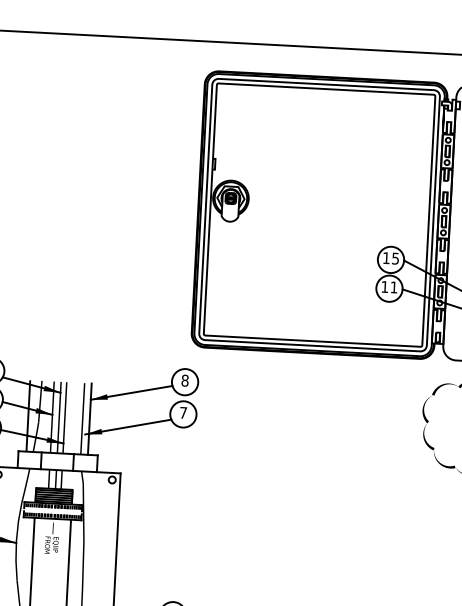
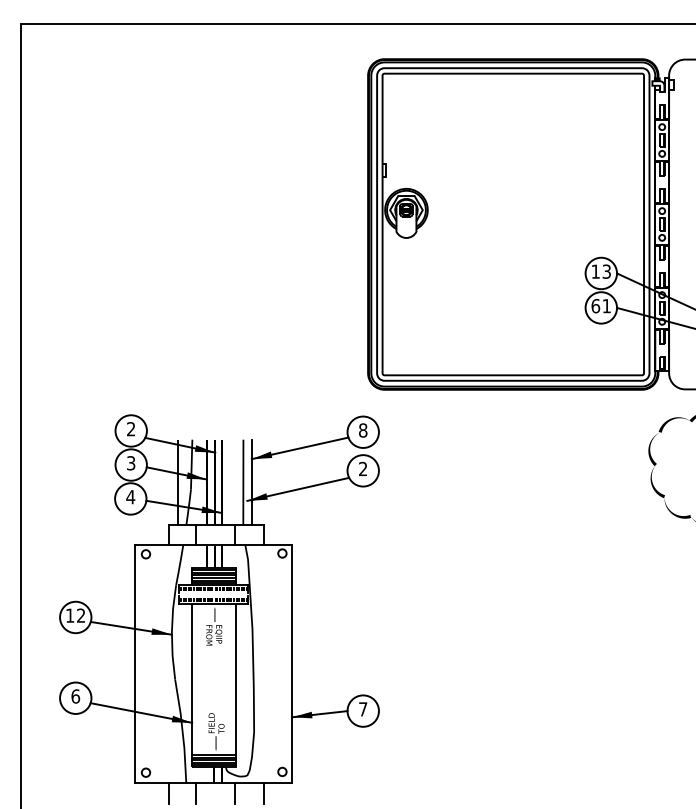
text: (395, 257) -> (606, 270), 15 -> 13
text: (384, 287) -> (595, 306), 11 -> 61
text: (183, 412) -> (363, 468), 7 -> 2

